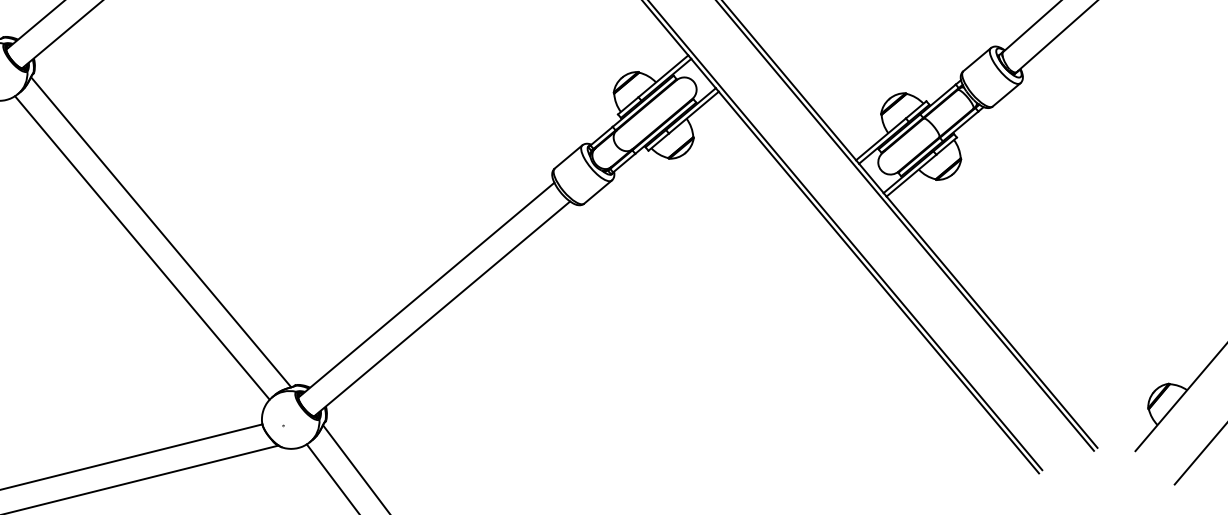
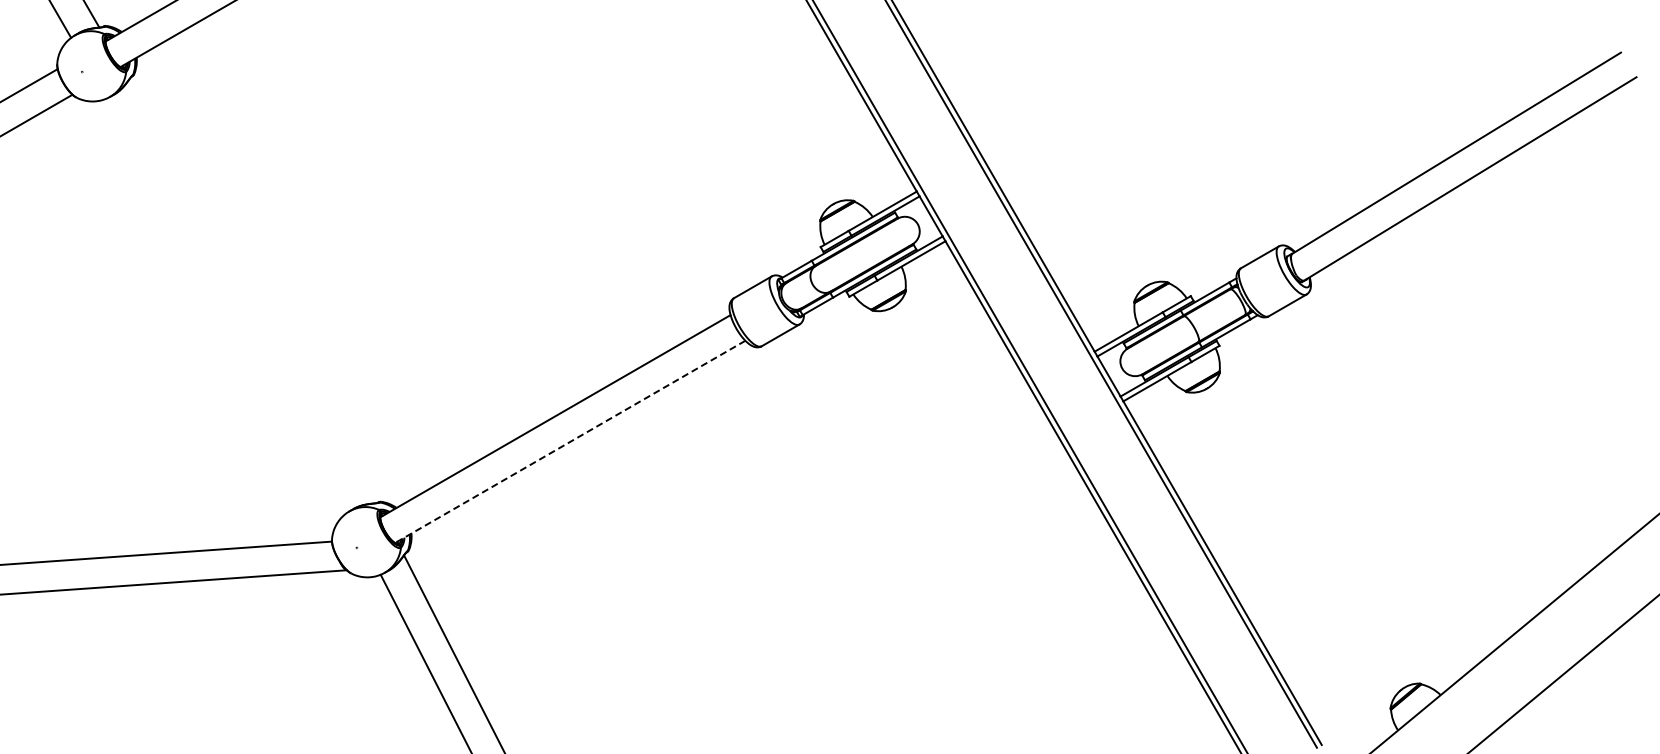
line: (160, 232) -> (251, 291), removed
line: (141, 247) -> (225, 305), removed
line: (441, 309) -> (569, 442), solid -> dashed

